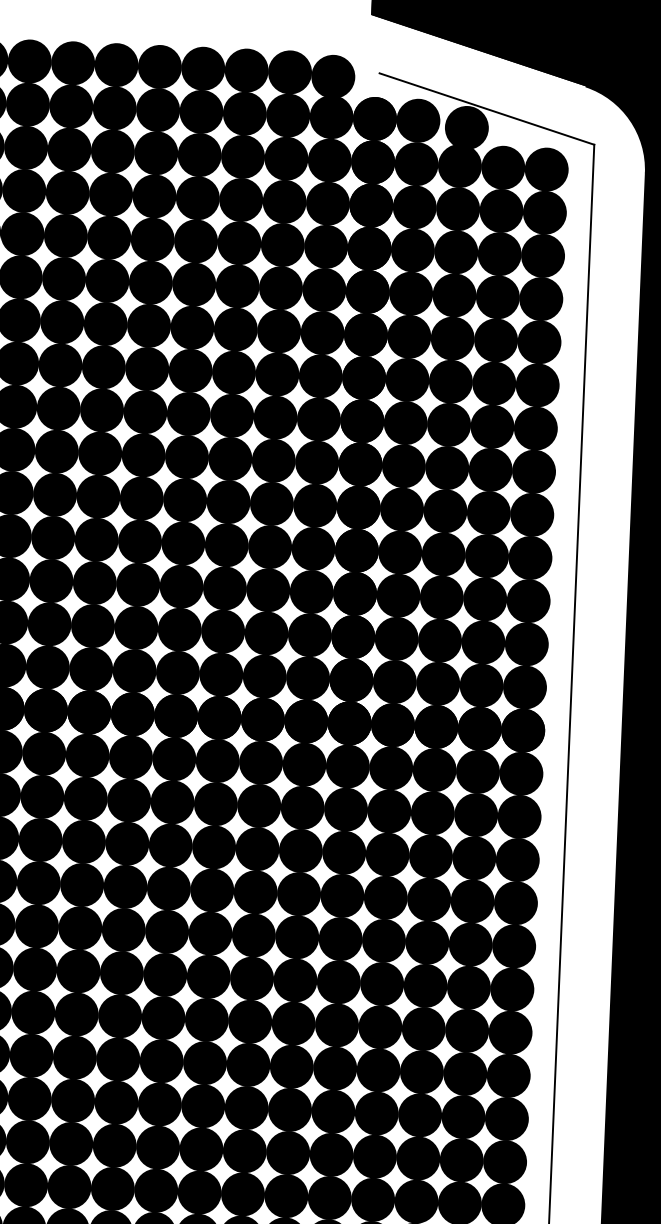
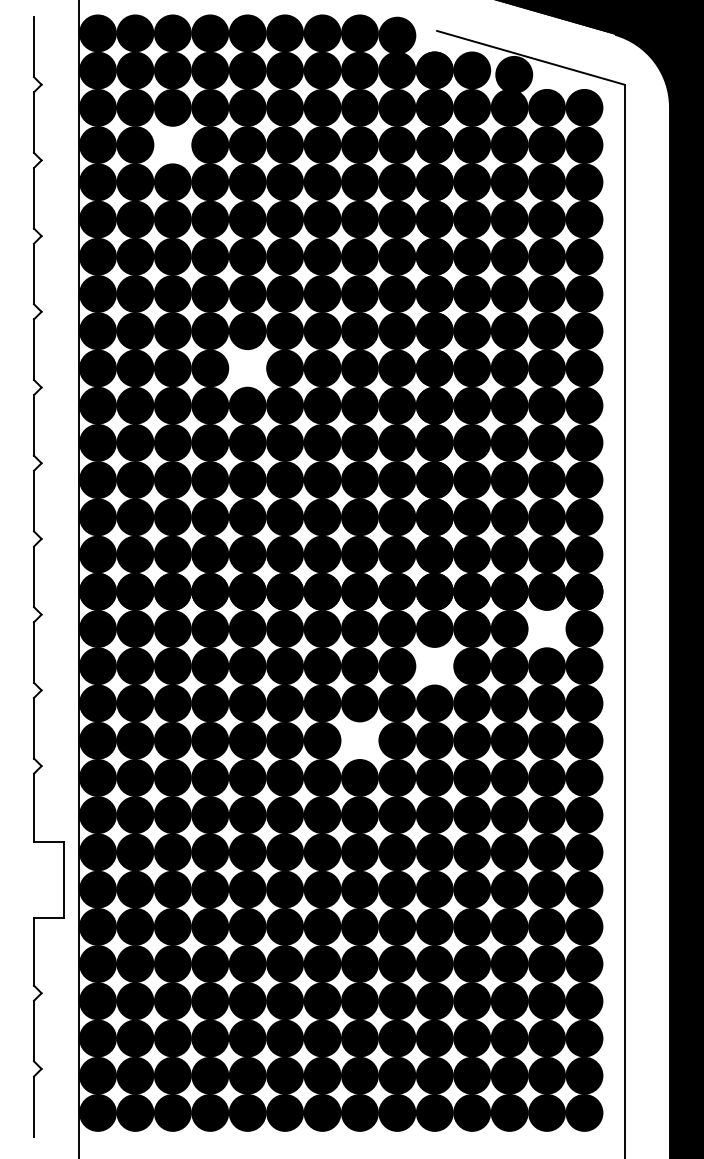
fill: (67, 193) -> (172, 145), removed
fill: (143, 455) -> (247, 368), removed
fill: (477, 771) -> (546, 628), removed
fill: (345, 809) -> (434, 666), removed
fill: (255, 892) -> (359, 740), removed

